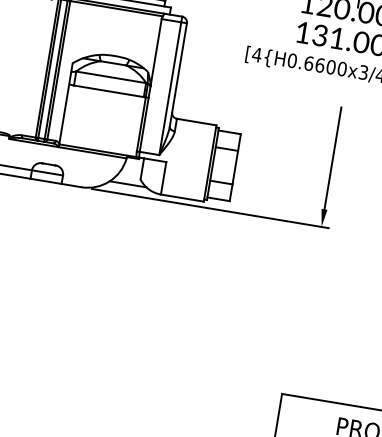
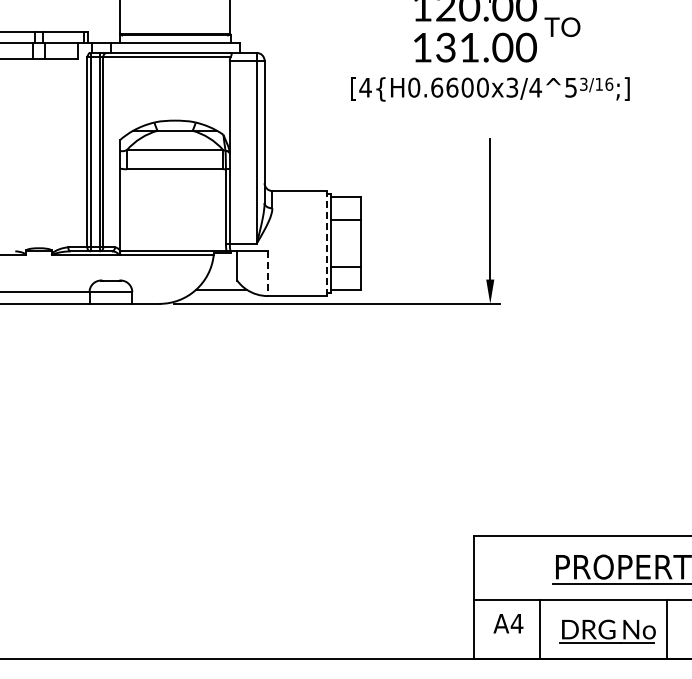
line: (209, 163) -> (326, 243), solid -> dashed
line: (163, 178) -> (267, 274), solid -> dashed

